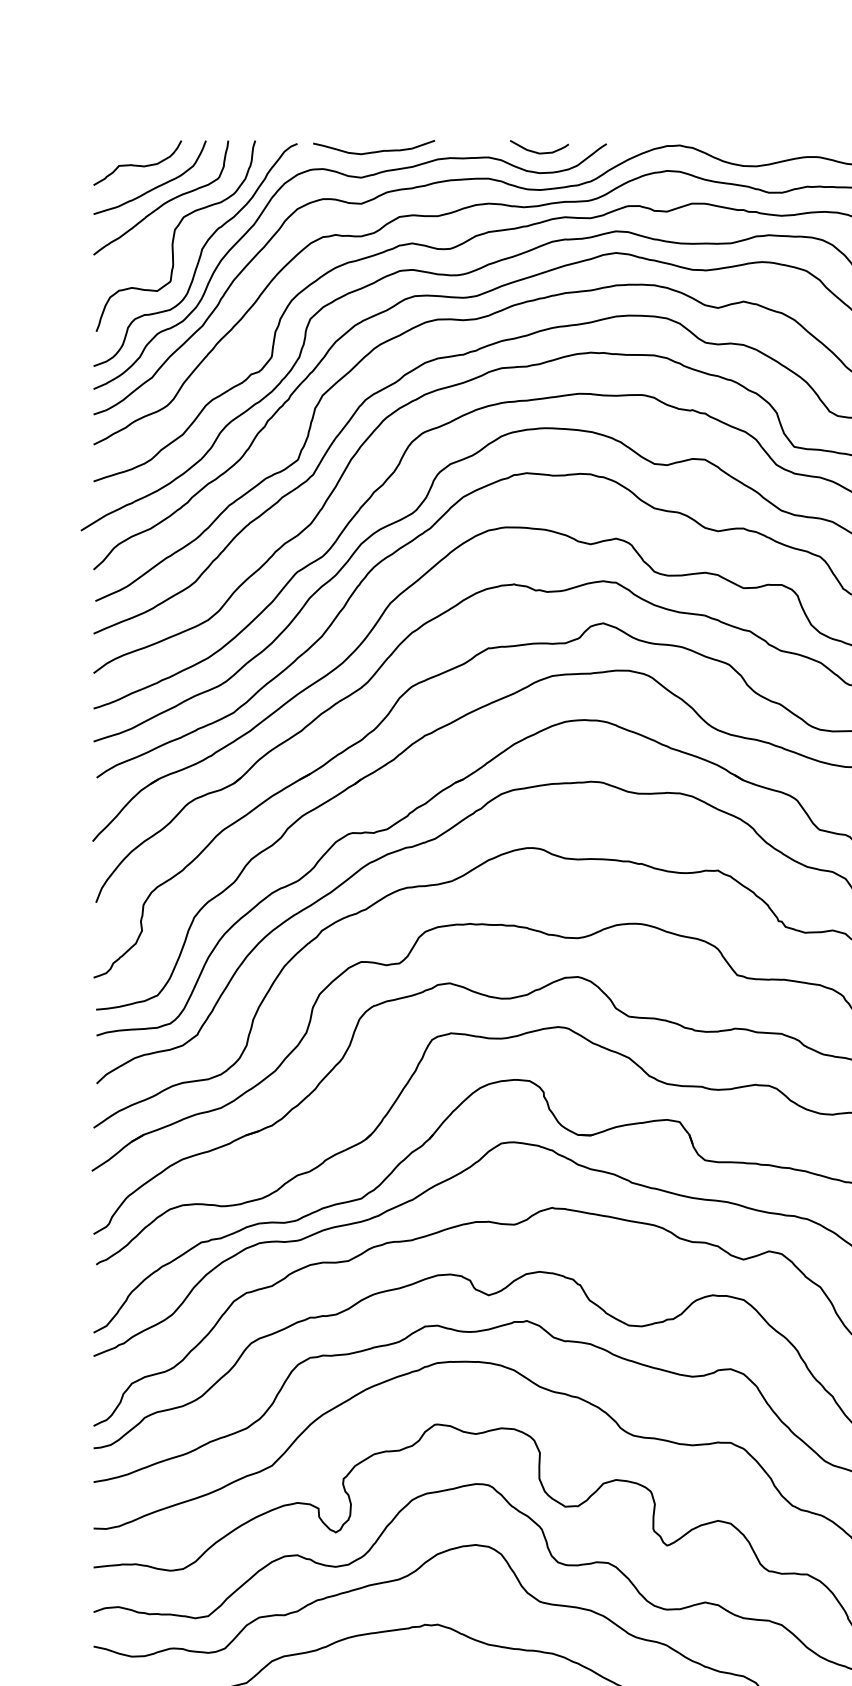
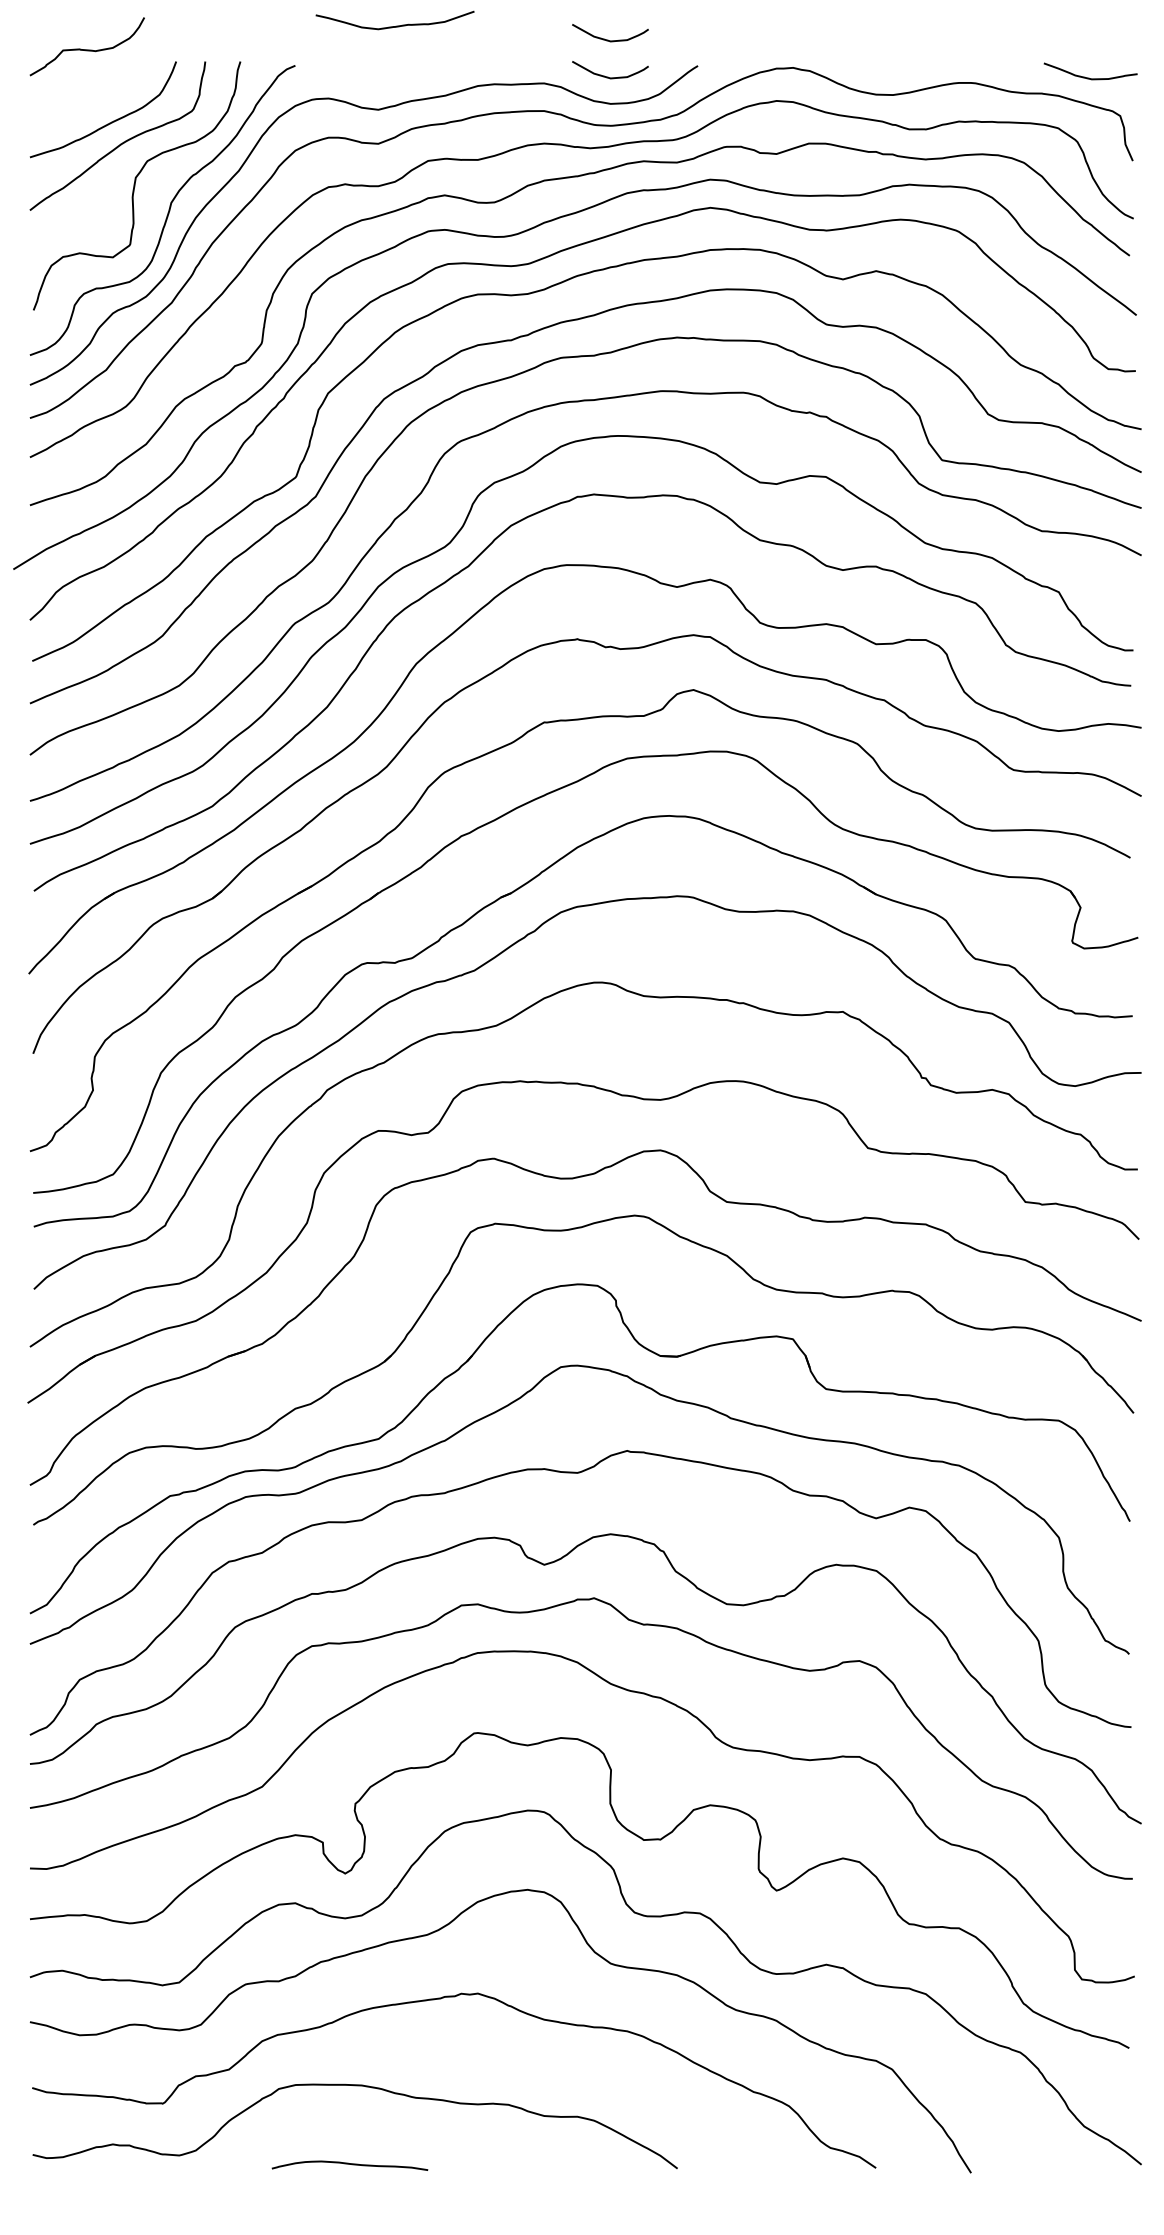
curve: (537, 123) -> (608, 39), added
curve: (375, 151) -> (396, 25), moved
curve: (137, 165) -> (86, 49), moved

